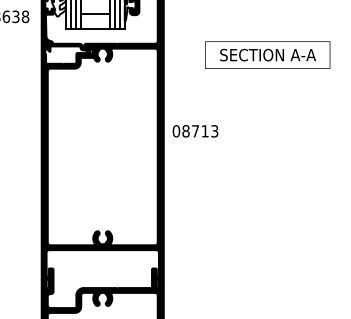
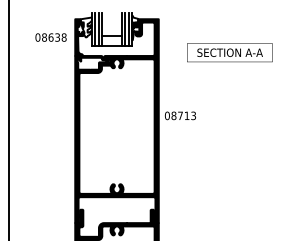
text: (267, 54) -> (229, 52), moved

